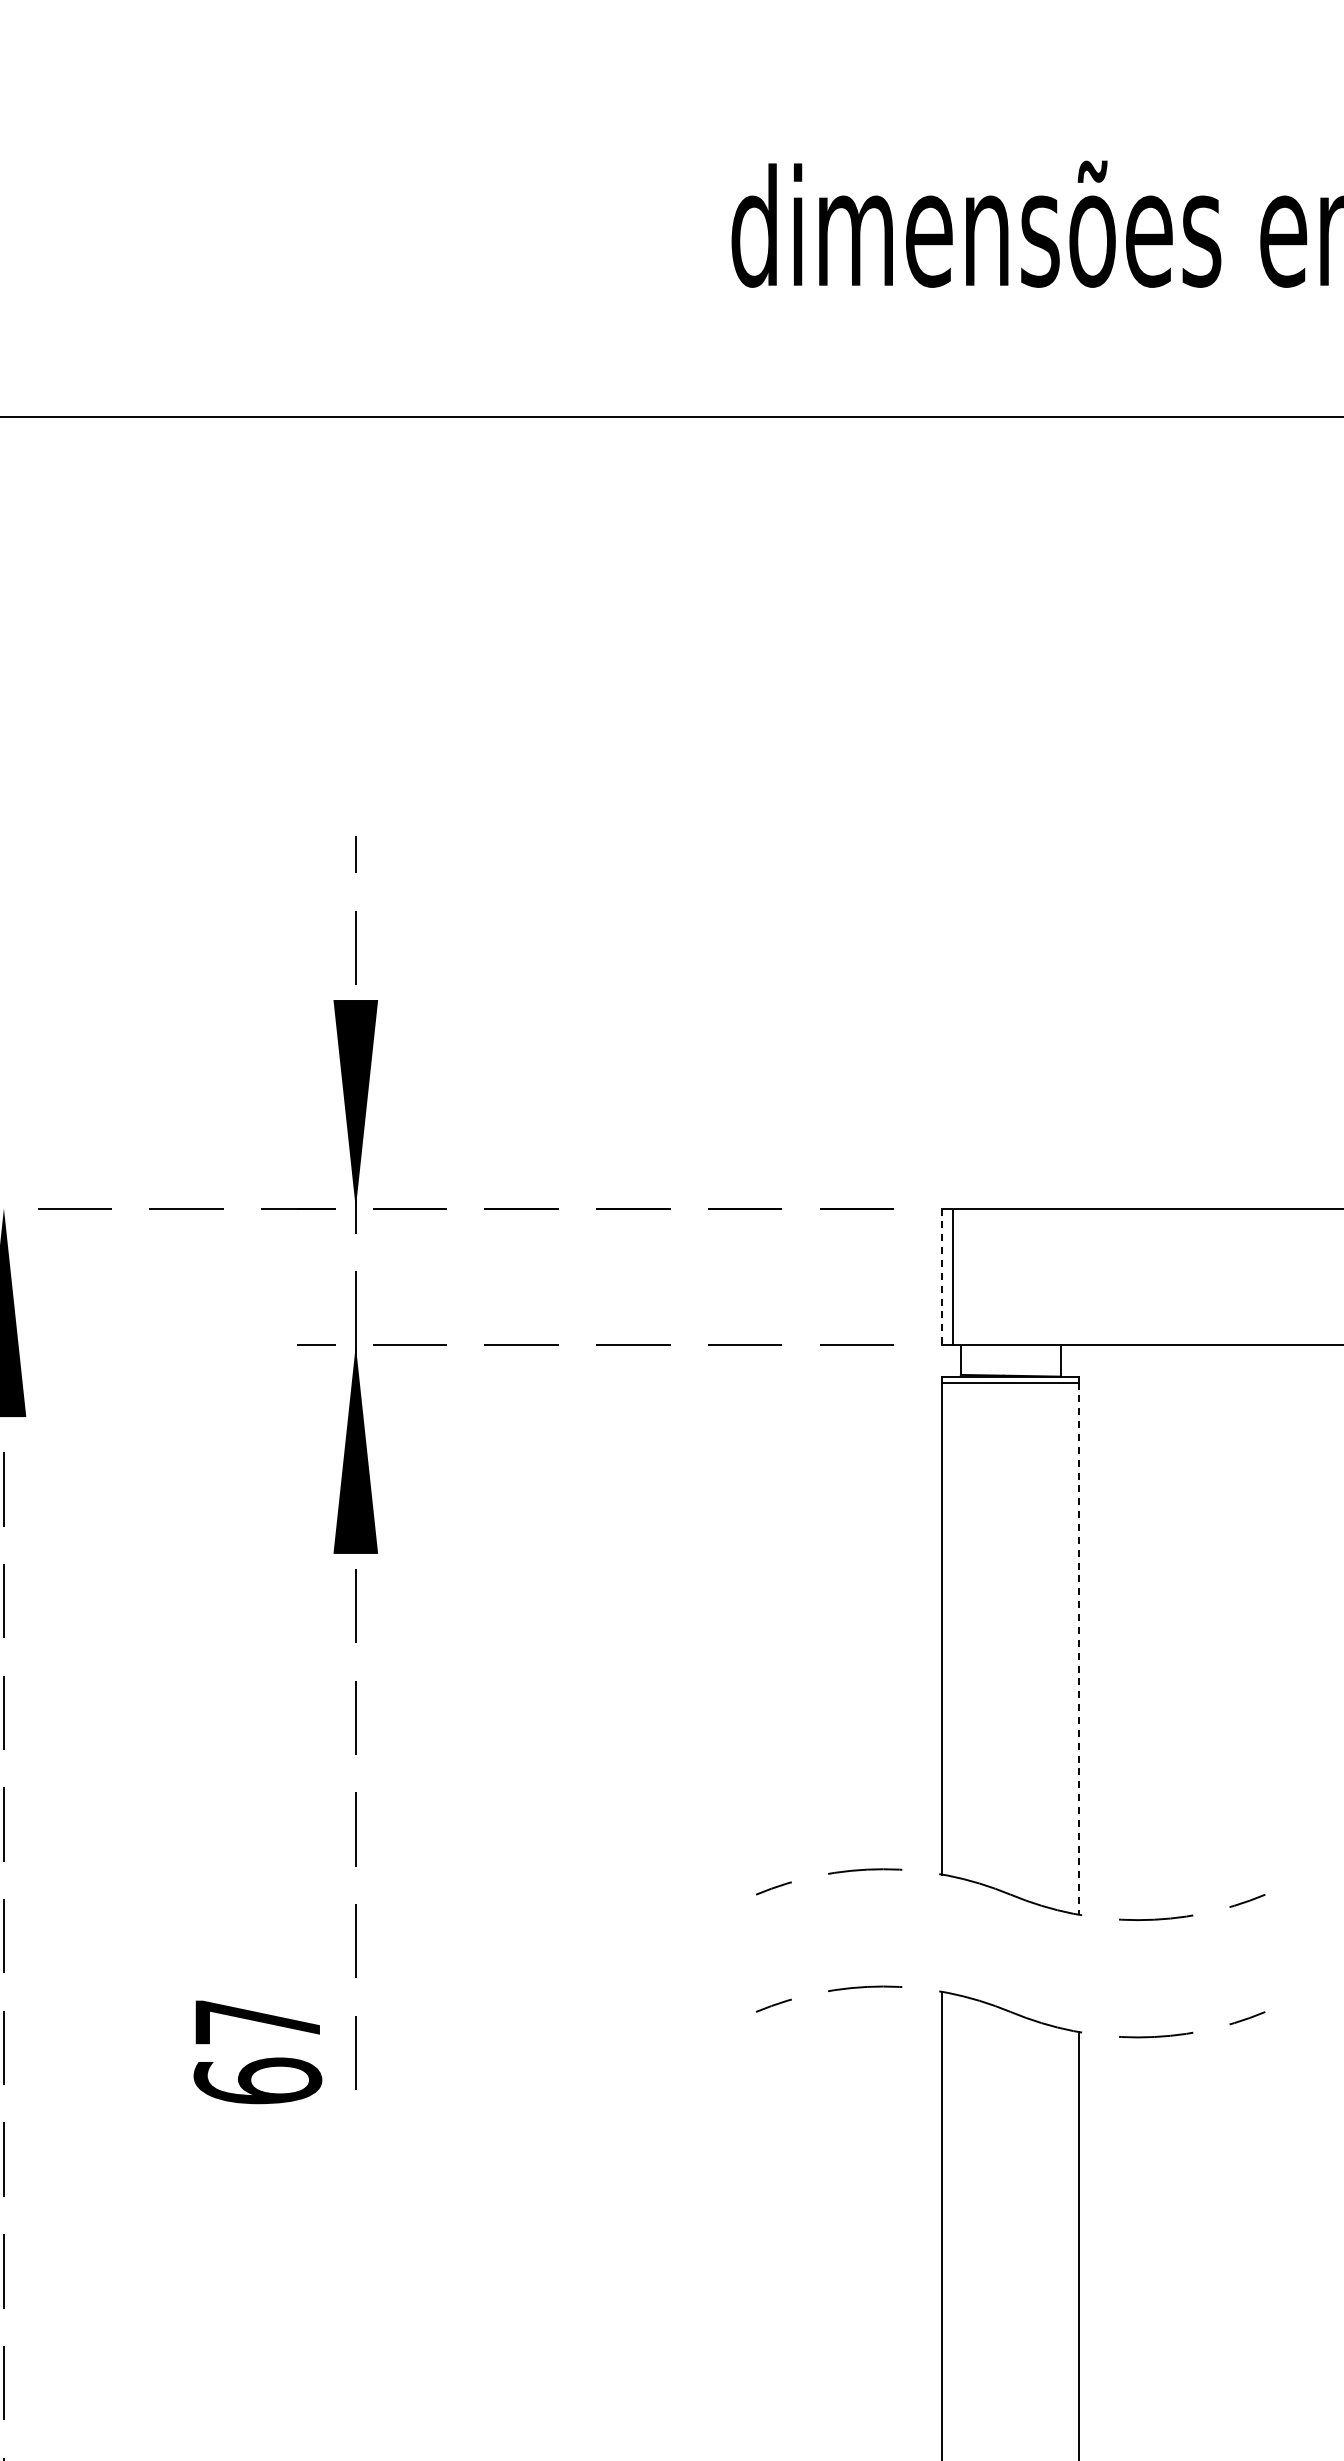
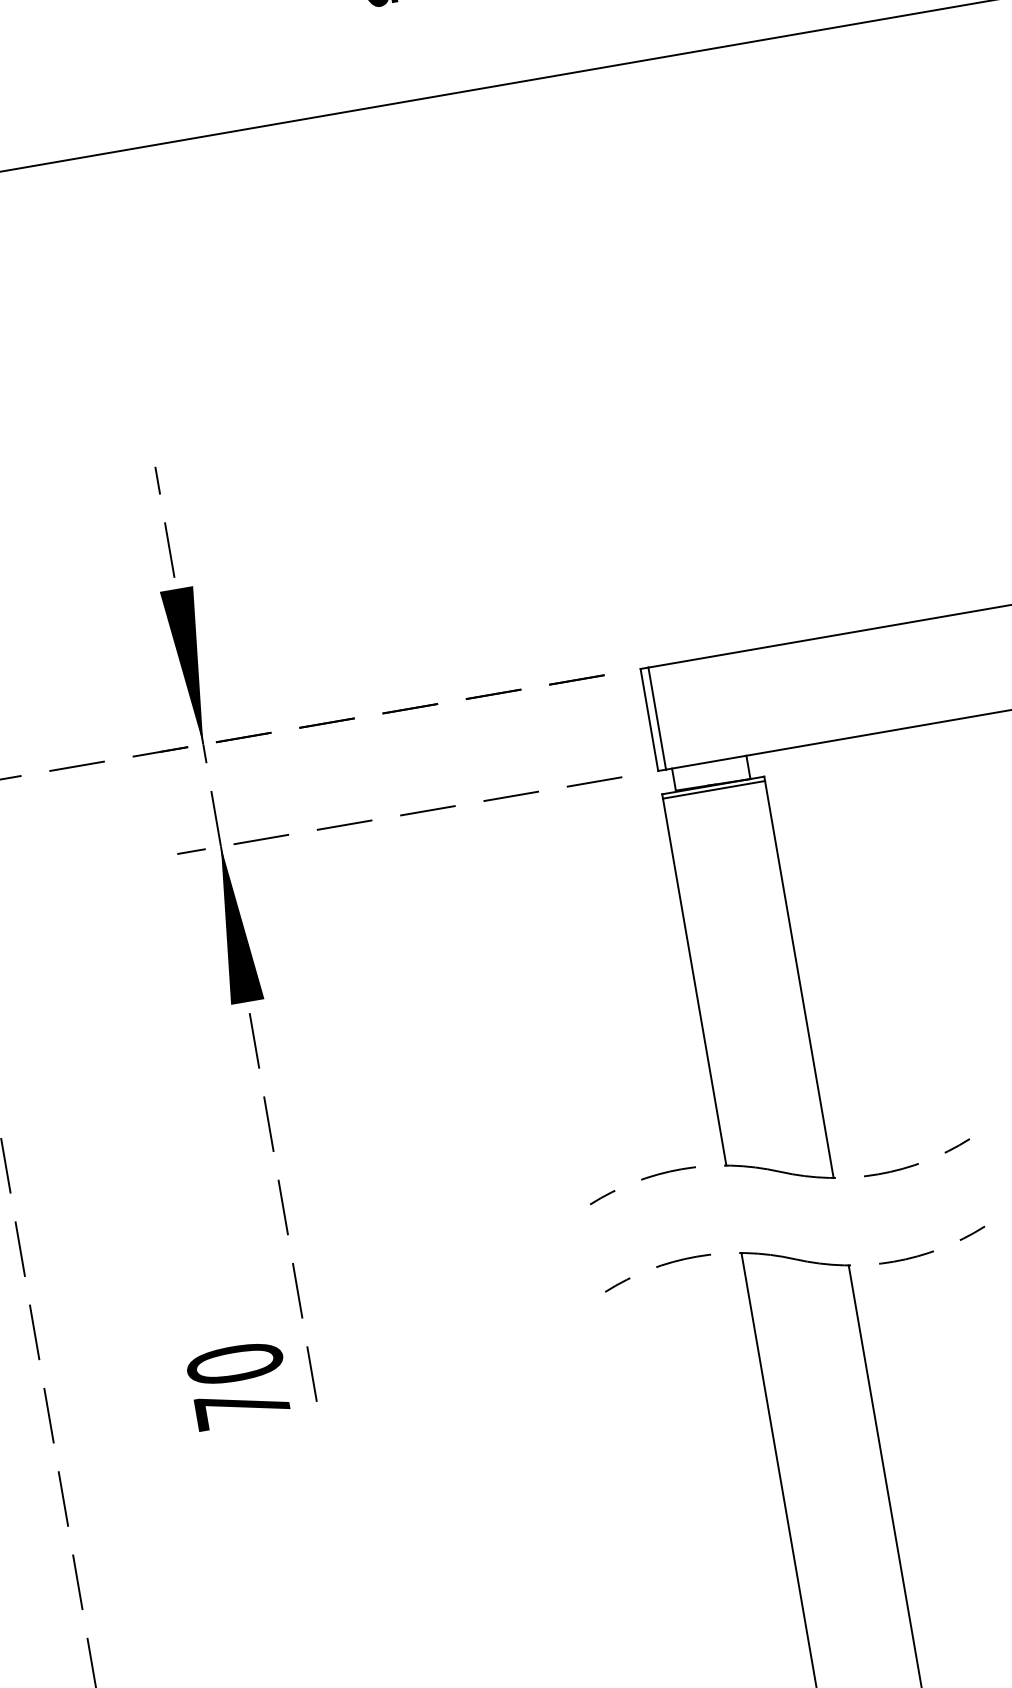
line: (942, 1277) -> (649, 720), dashed -> solid
line: (1079, 1649) -> (799, 980), dashed -> solid
text: (257, 2051) -> (238, 1385), 67 -> 70

